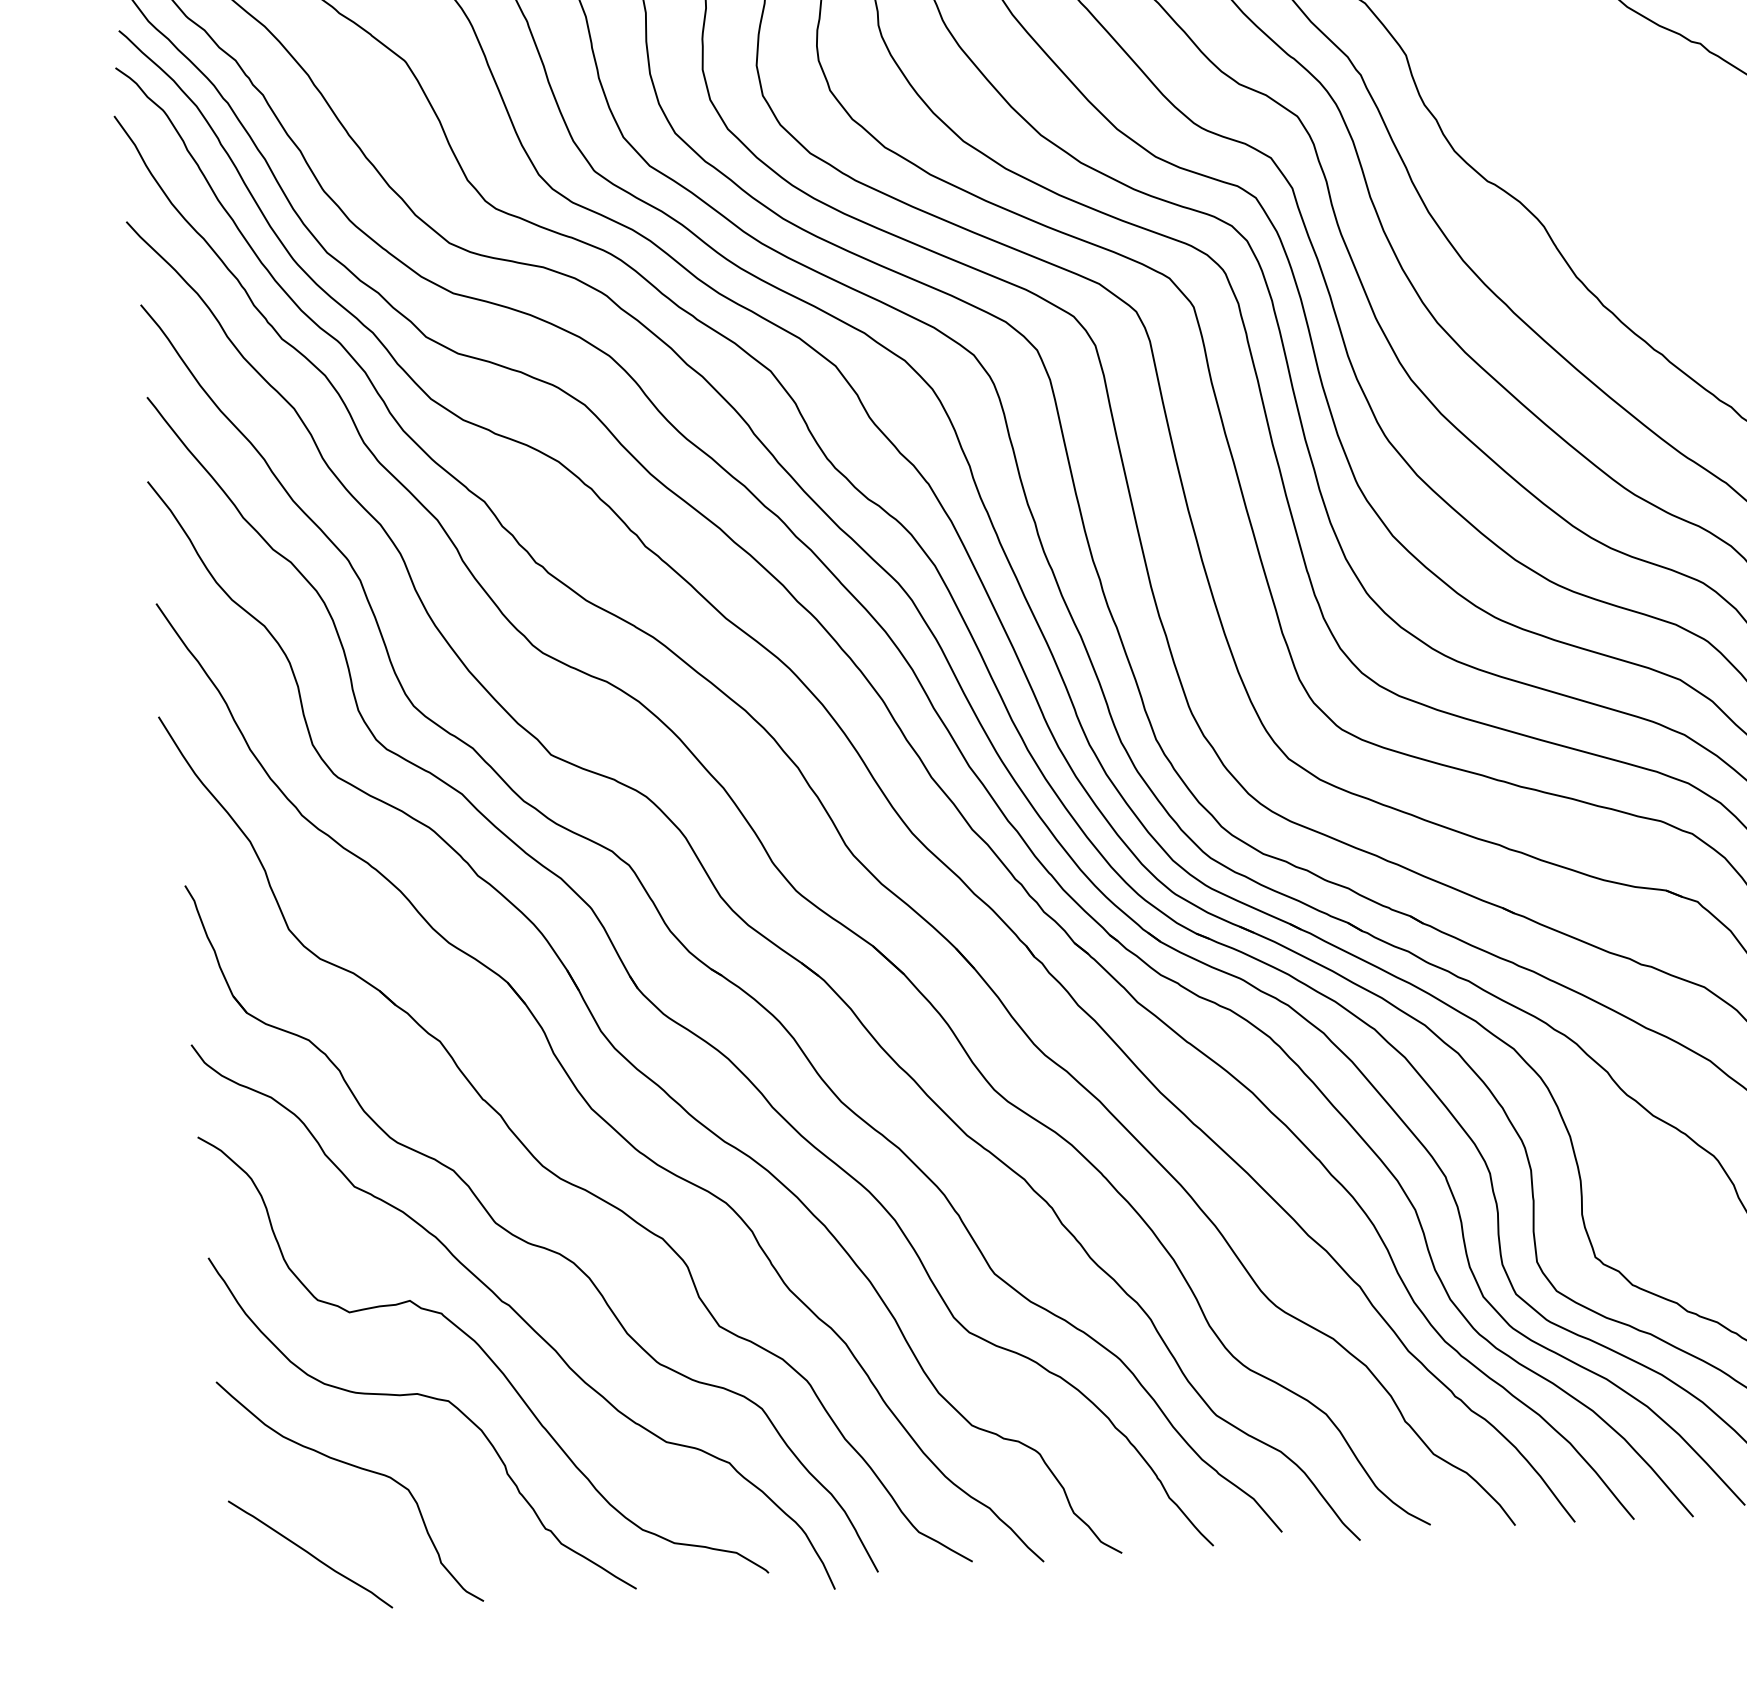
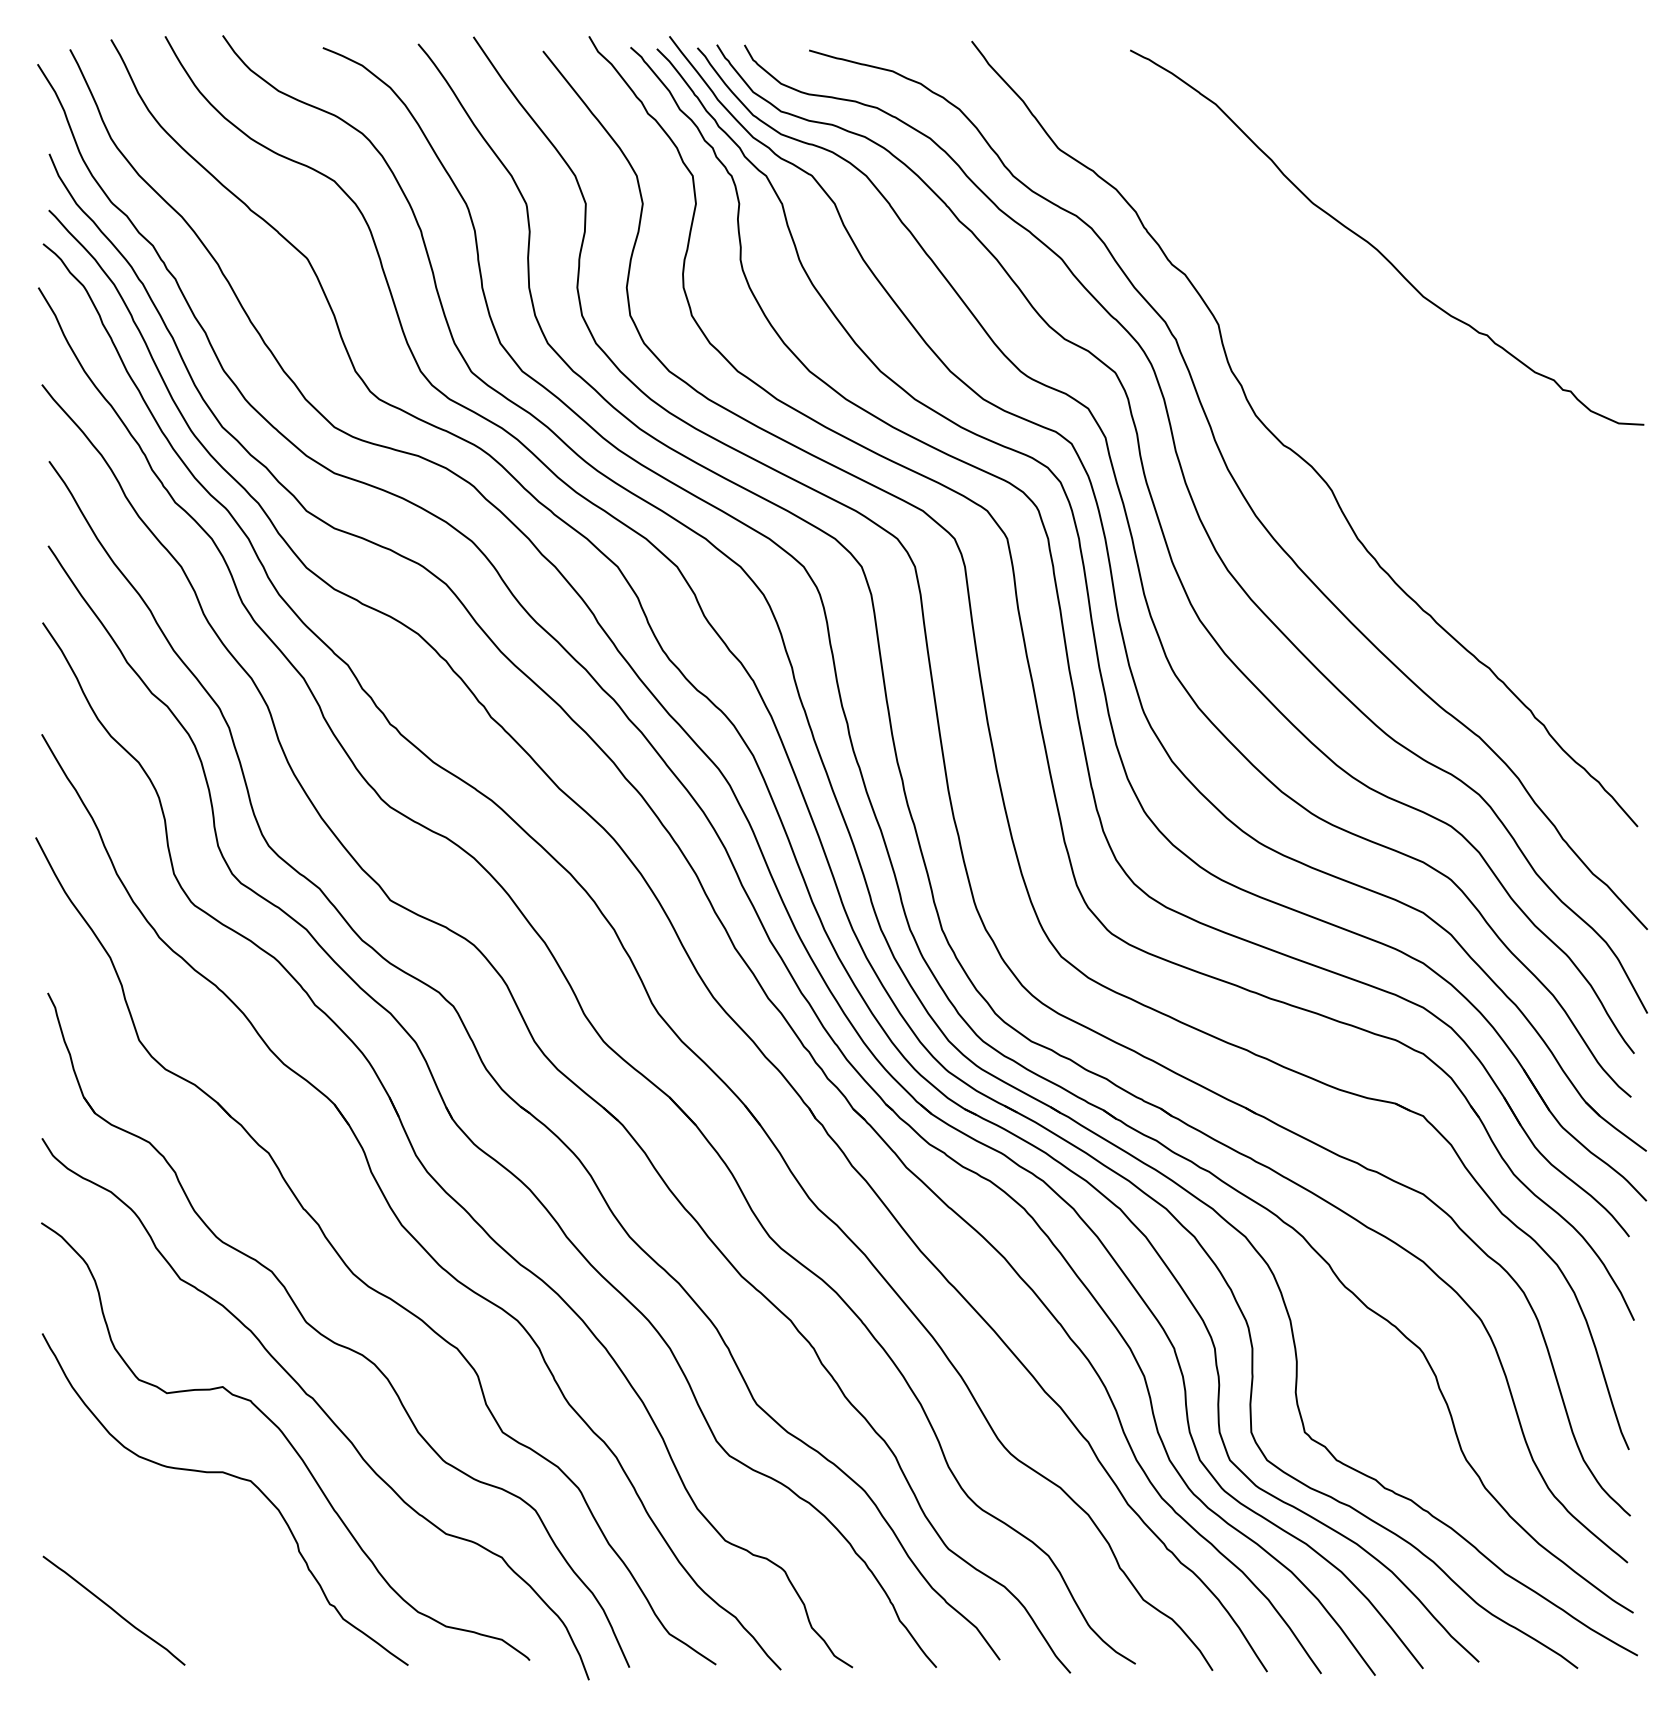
curve: (359, 1469) -> (164, 1536), removed

